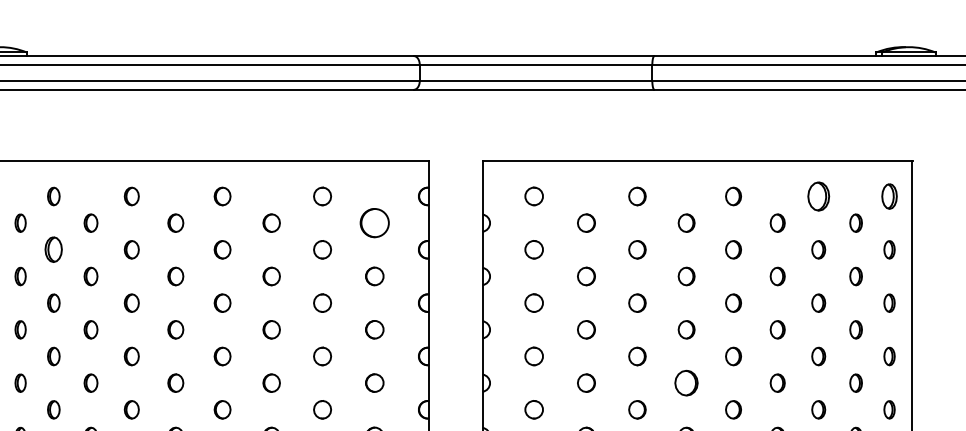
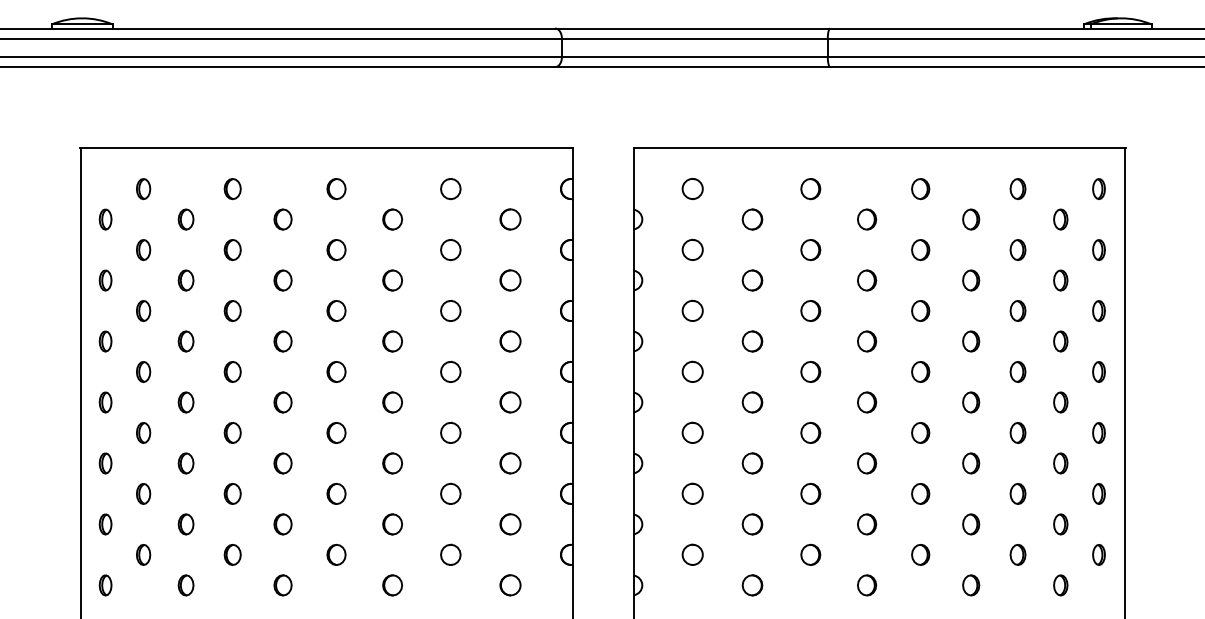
part: (818, 196) -> (1017, 188), size x0.62
part: (889, 196) -> (1098, 188), size x0.71
circle: (374, 223) -> (510, 219), size x0.62
part: (53, 250) -> (143, 250), size x0.71
part: (687, 383) -> (867, 402), size x0.71

